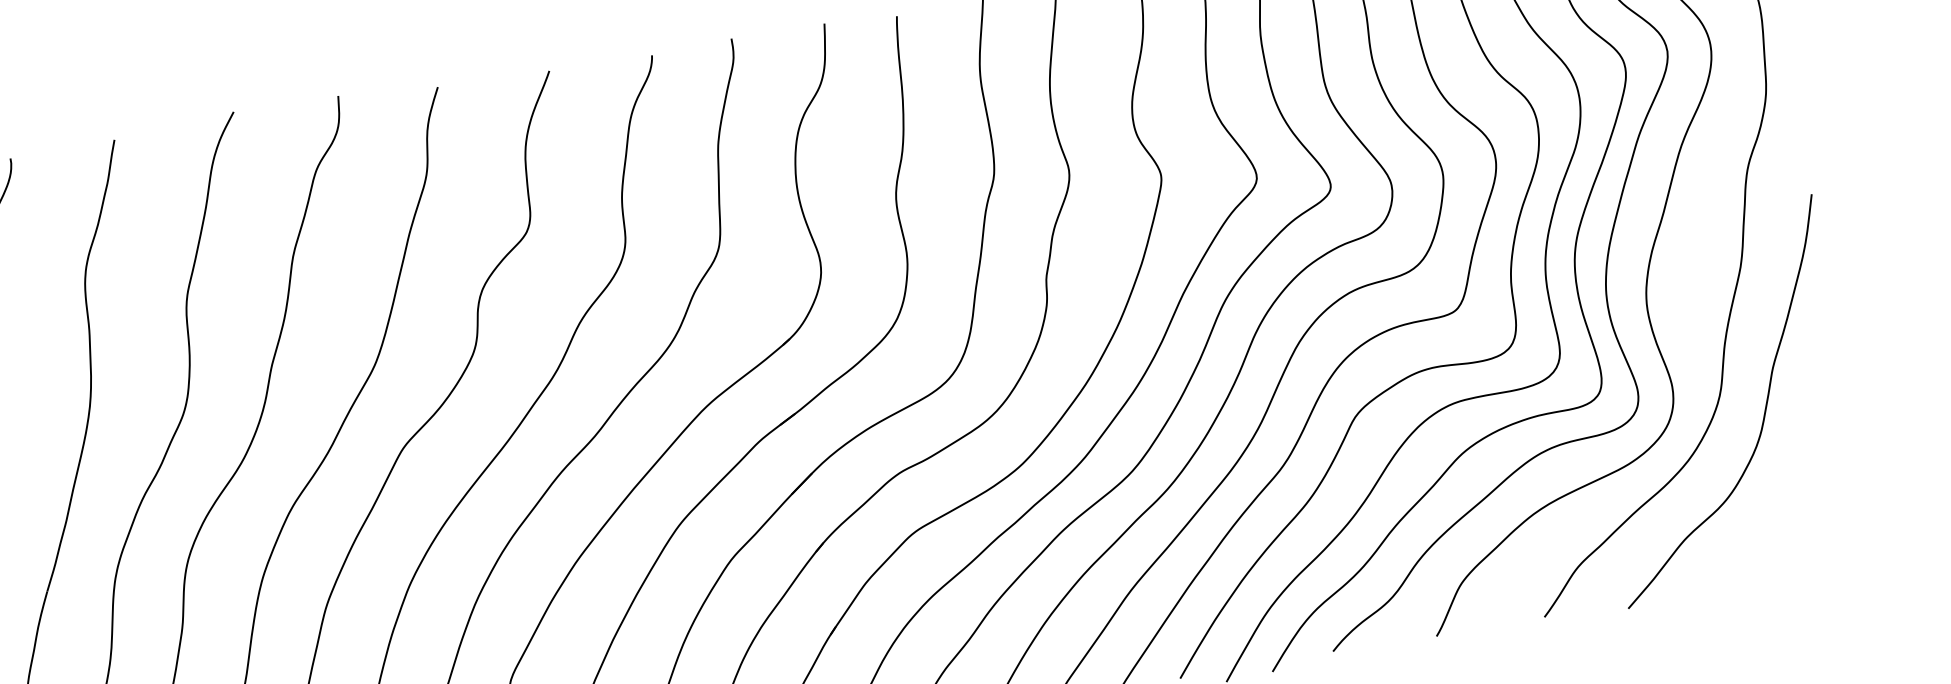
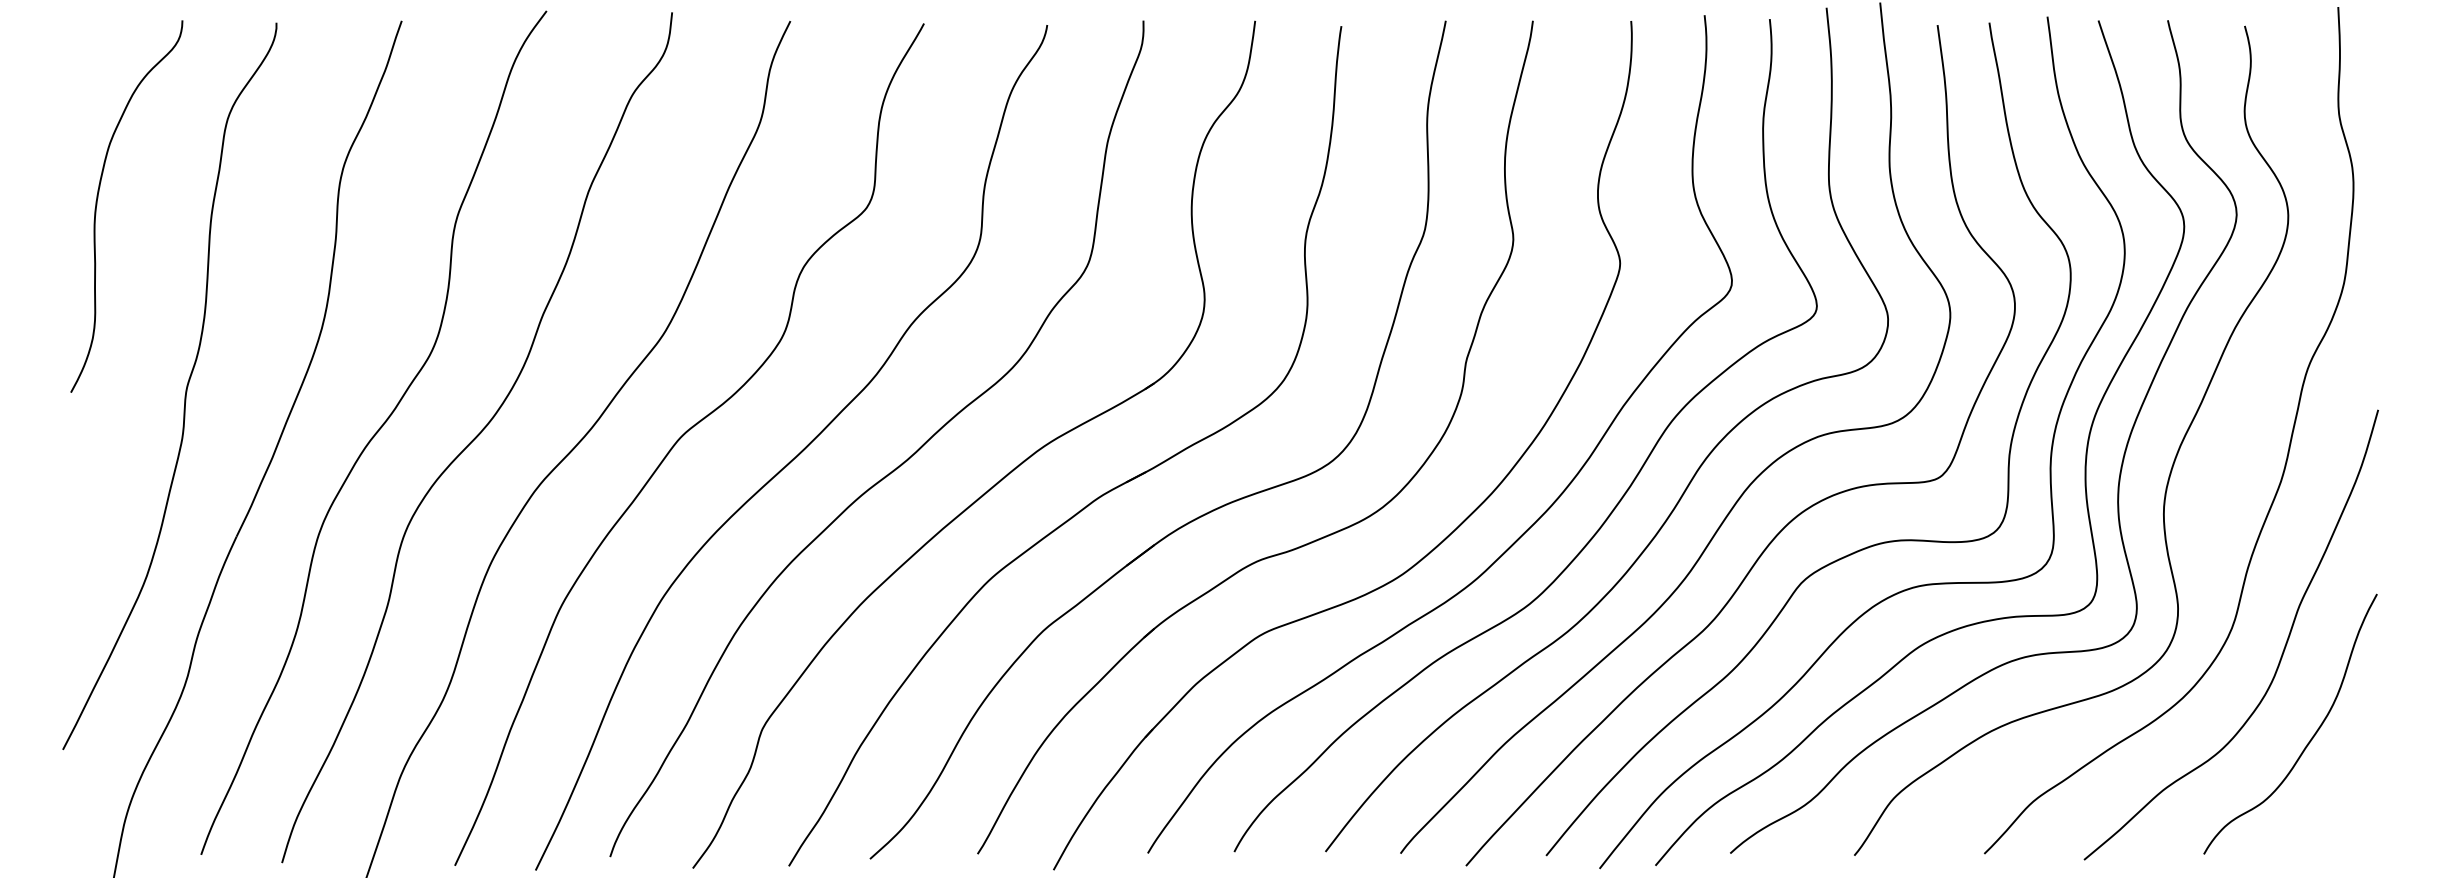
curve: (1800, 475) -> (2311, 737), added

